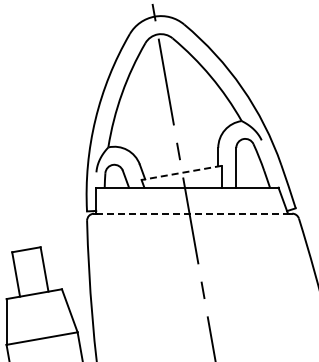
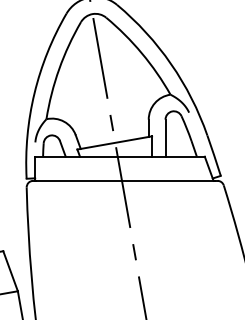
line: (181, 172) -> (114, 142), dashed -> solid
line: (192, 213) -> (124, 180), dashed -> solid

